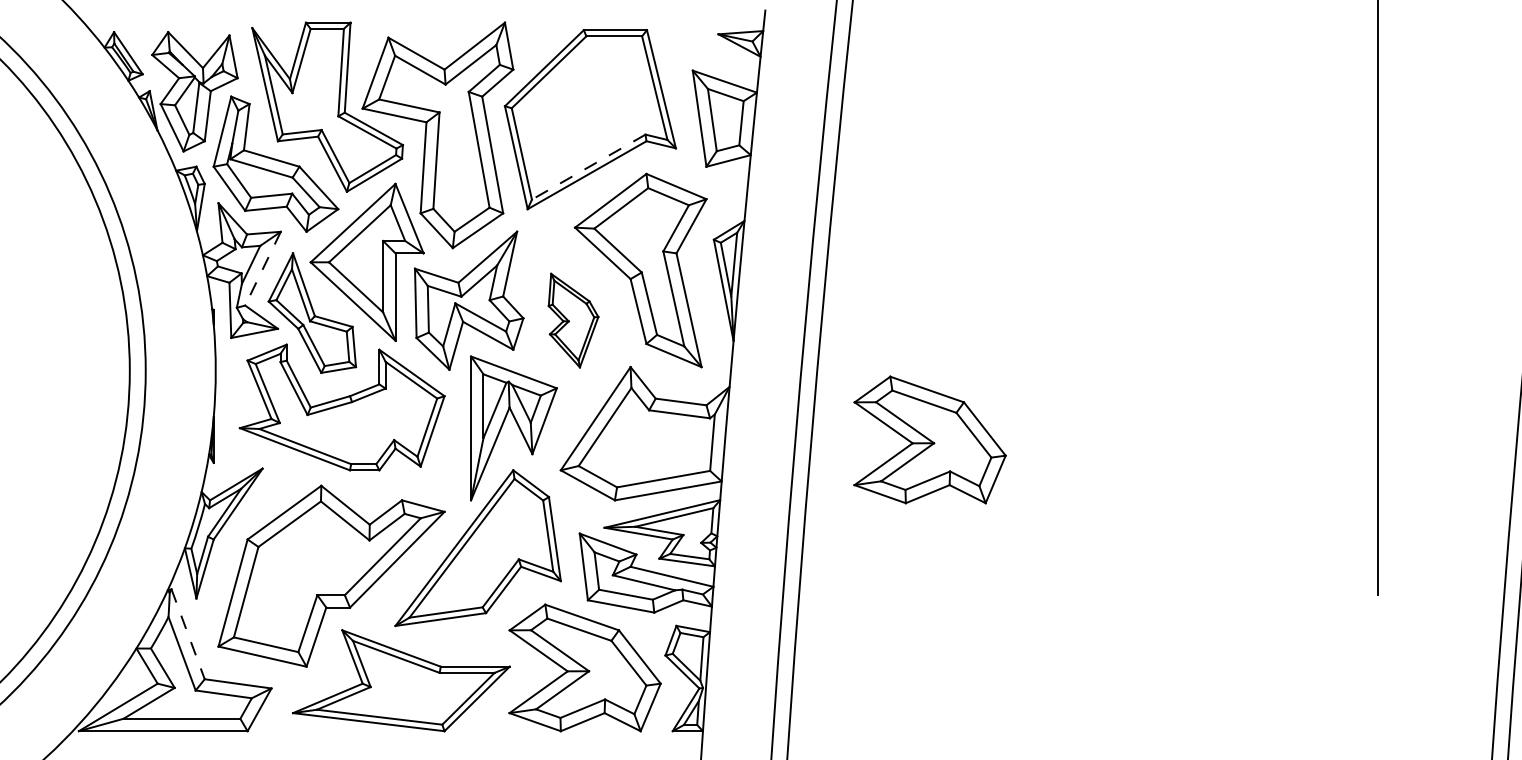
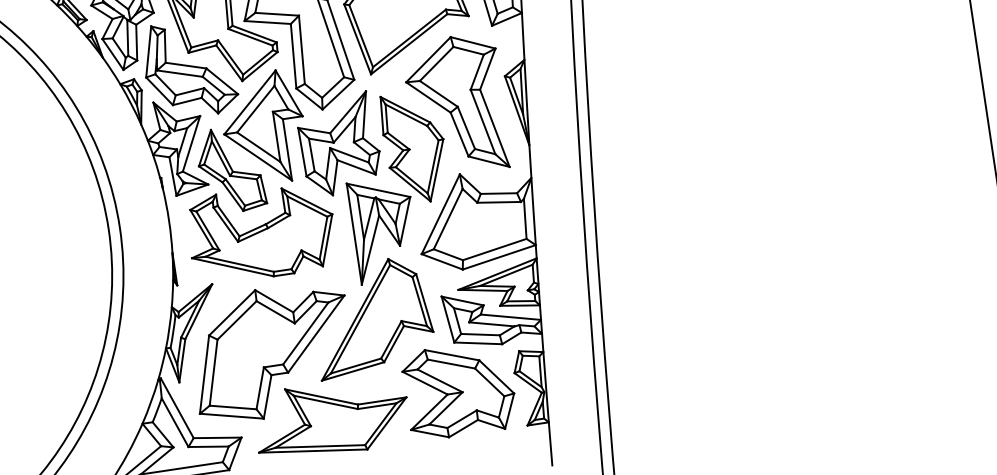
line: (588, 167) -> (409, 38), dashed -> solid
line: (263, 268) -> (191, 143), dashed -> solid
part: (573, 320) -> (414, 147), size x1.67
part: (929, 439) -> (677, 193), removed
line: (188, 634) -> (177, 408), dashed -> solid

